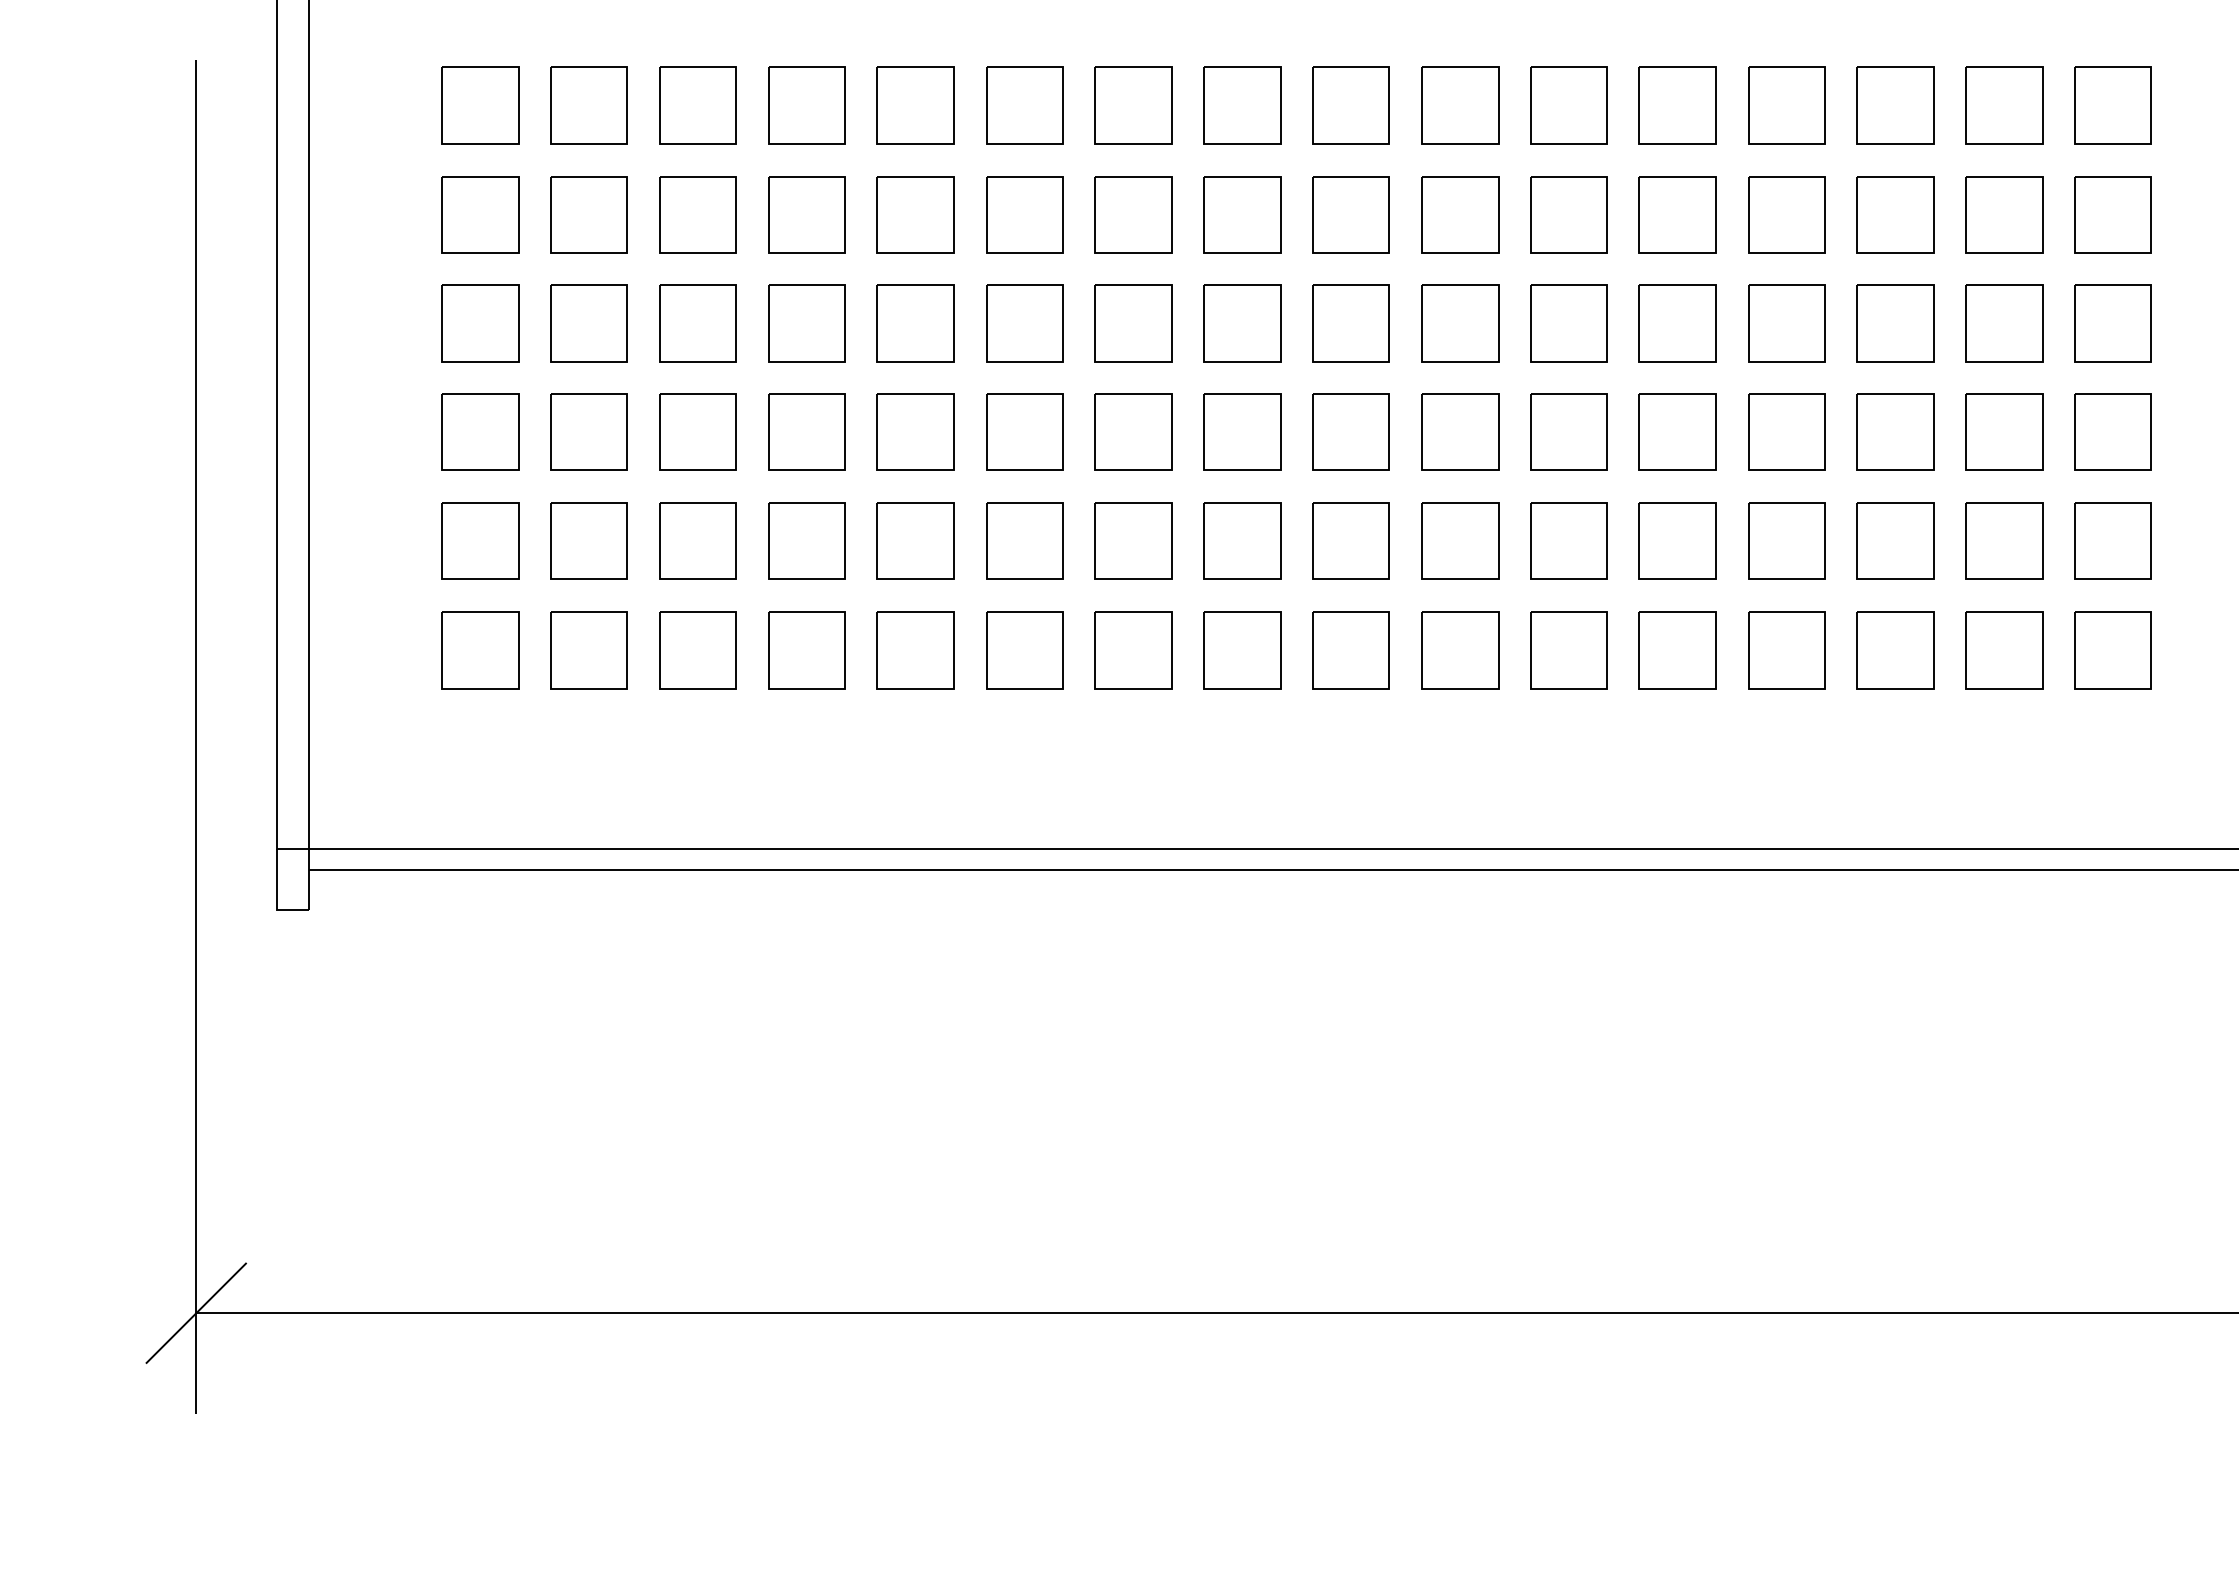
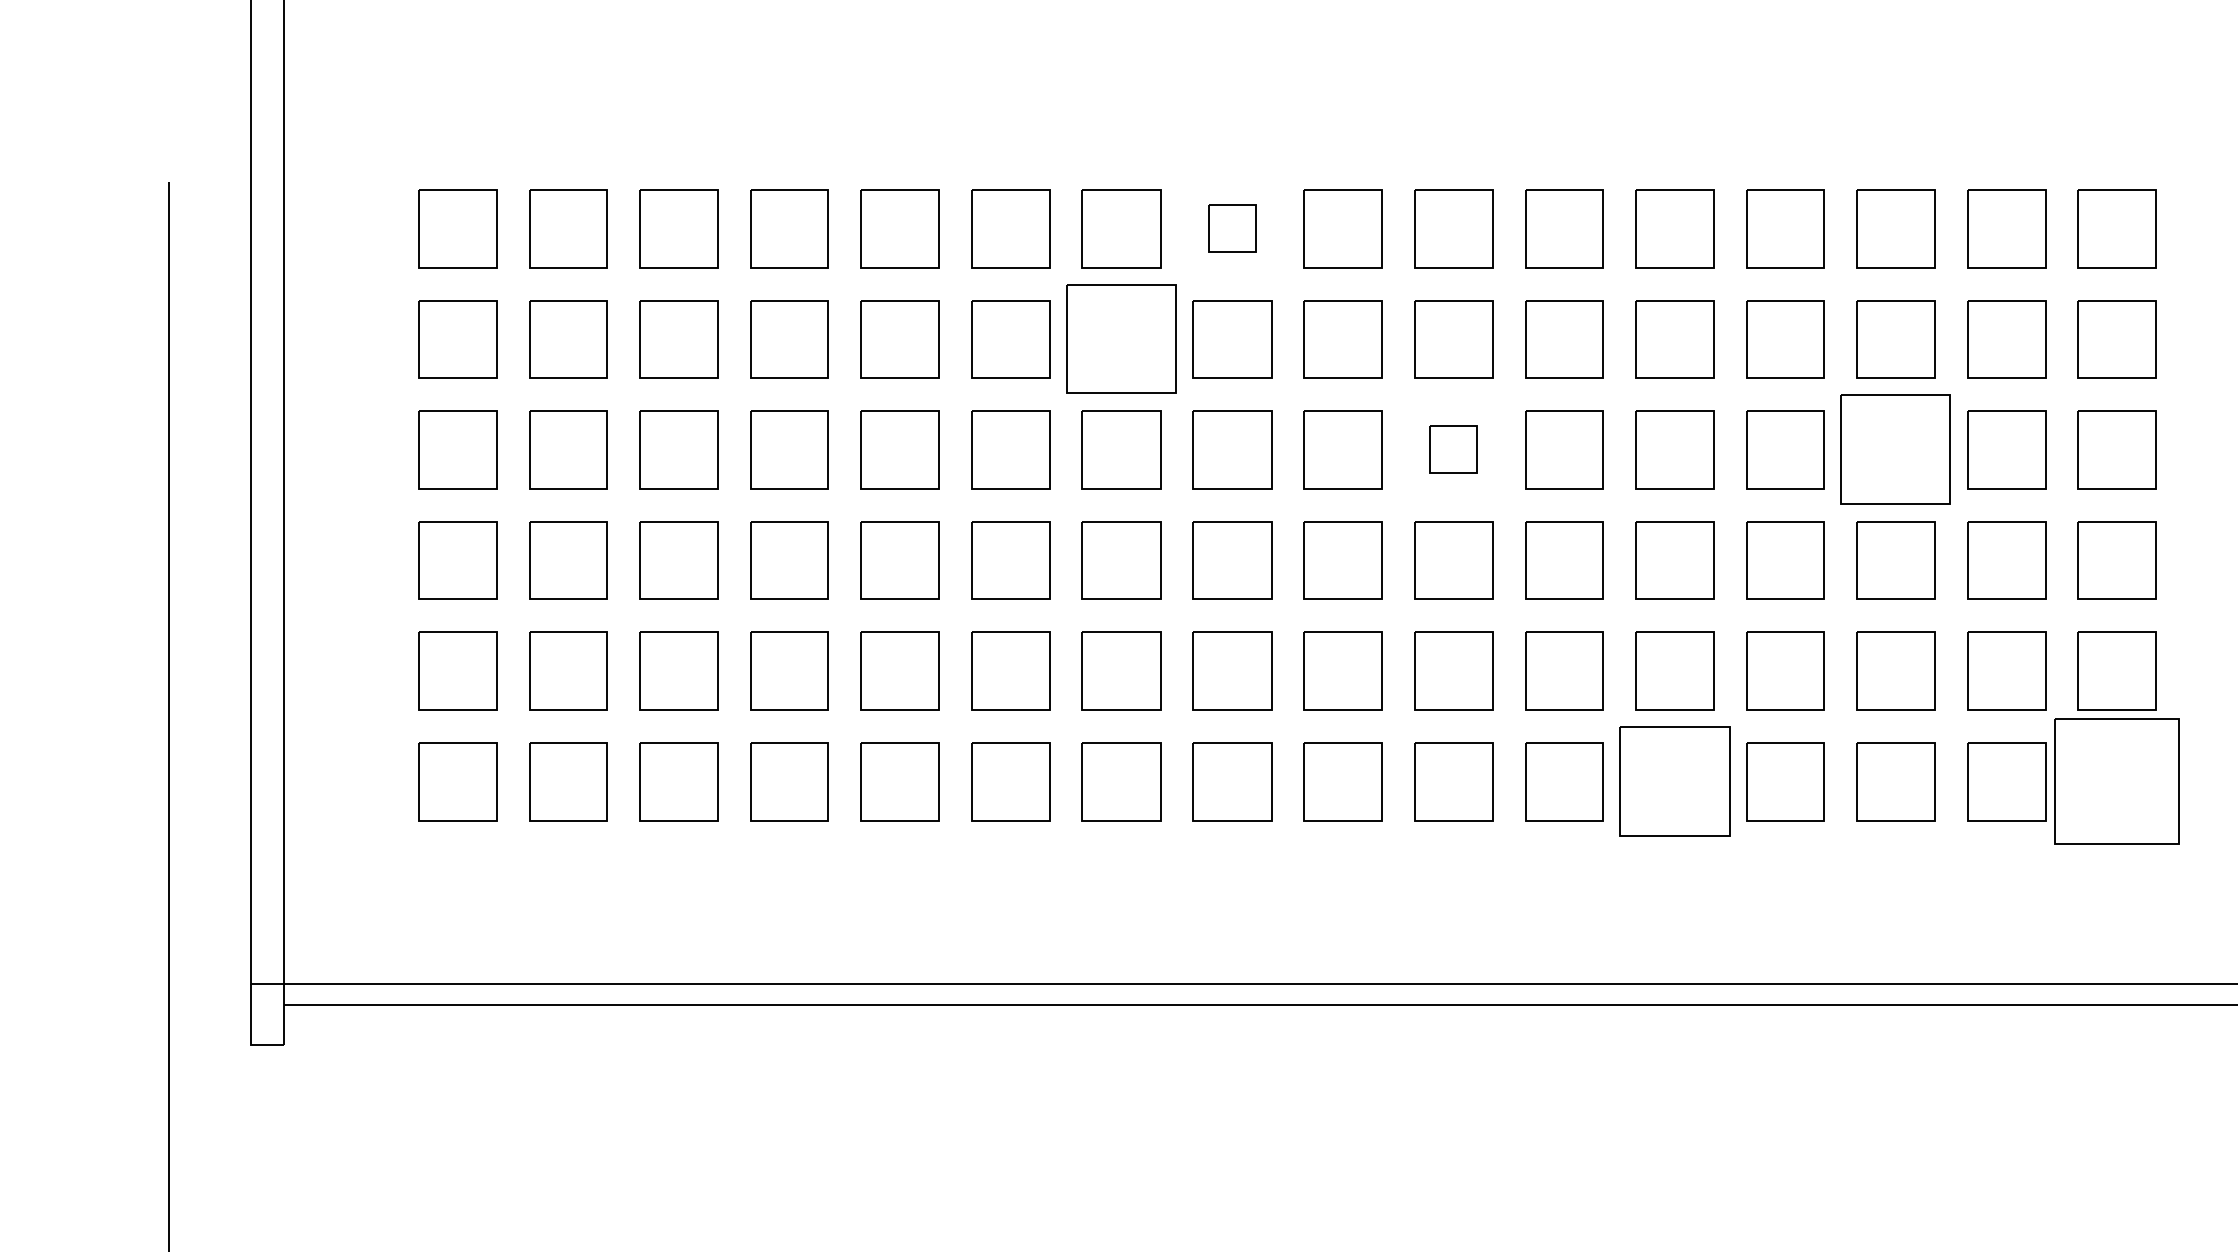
part: (1242, 105) -> (1232, 228), size x0.6
part: (1133, 214) -> (1121, 339), size x1.4
part: (1460, 323) -> (1454, 449), size x0.6
part: (1895, 323) -> (1896, 449), size x1.4
part: (1677, 650) -> (1674, 782), size x1.4
part: (2112, 650) -> (2116, 782), size x1.6

